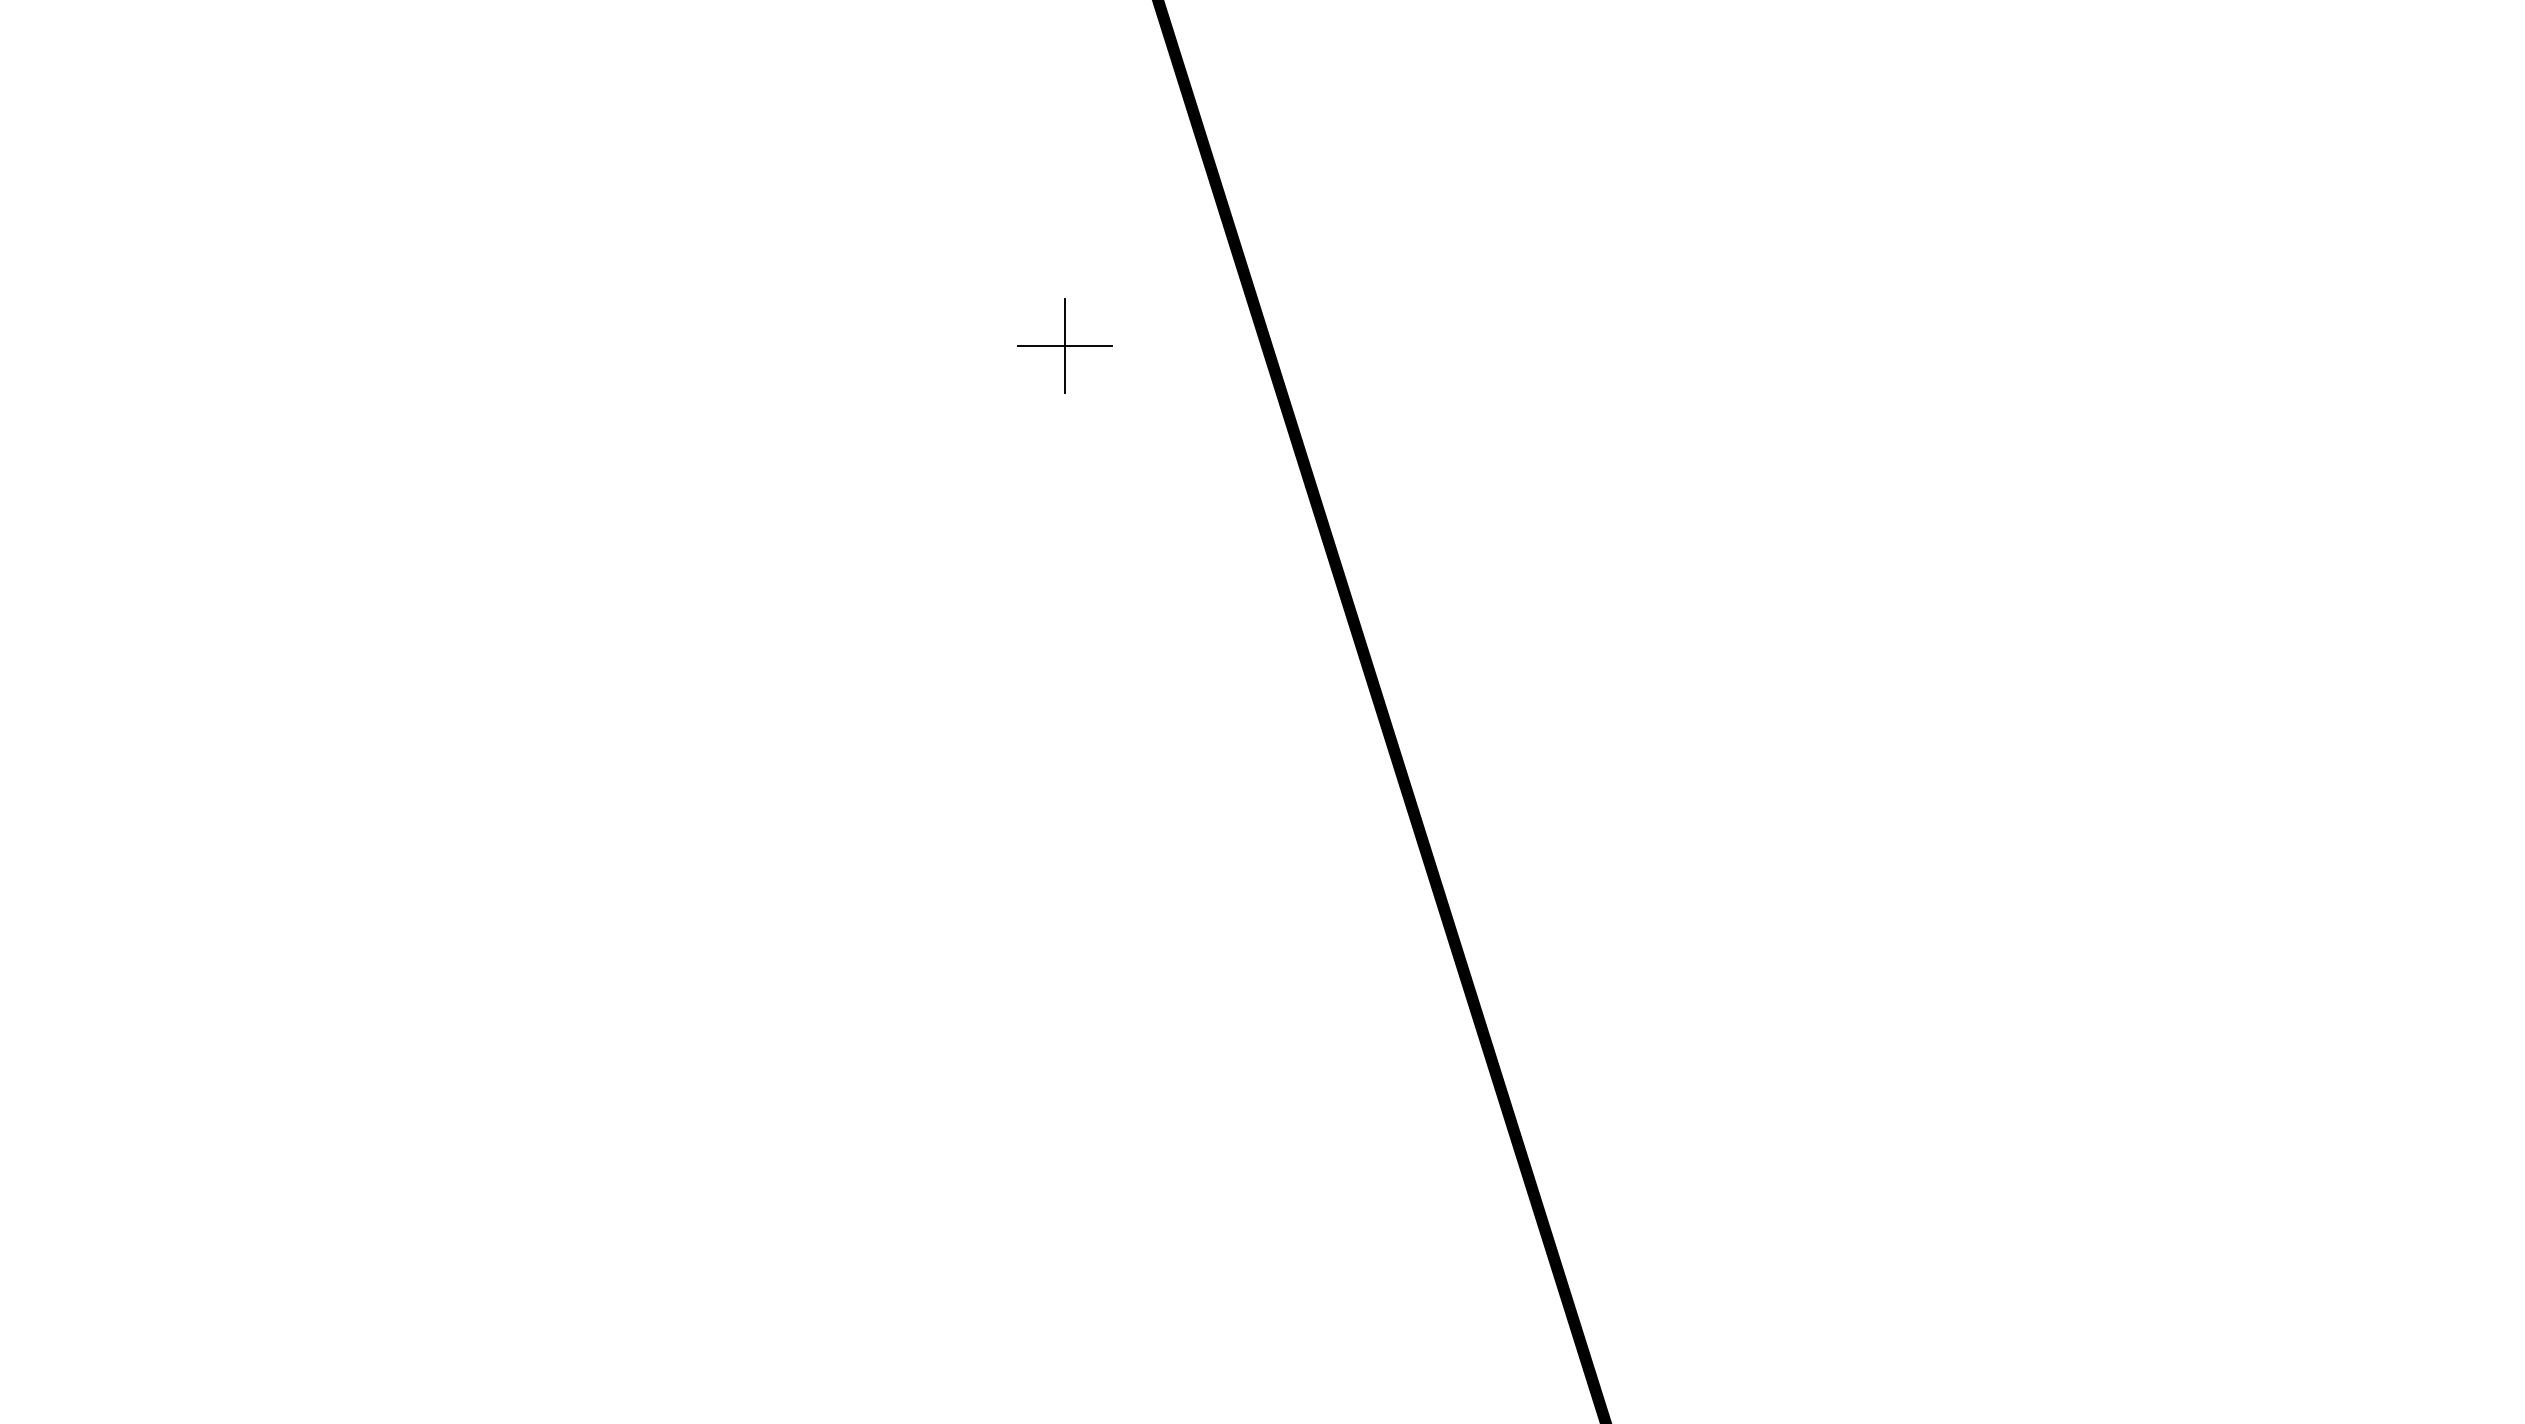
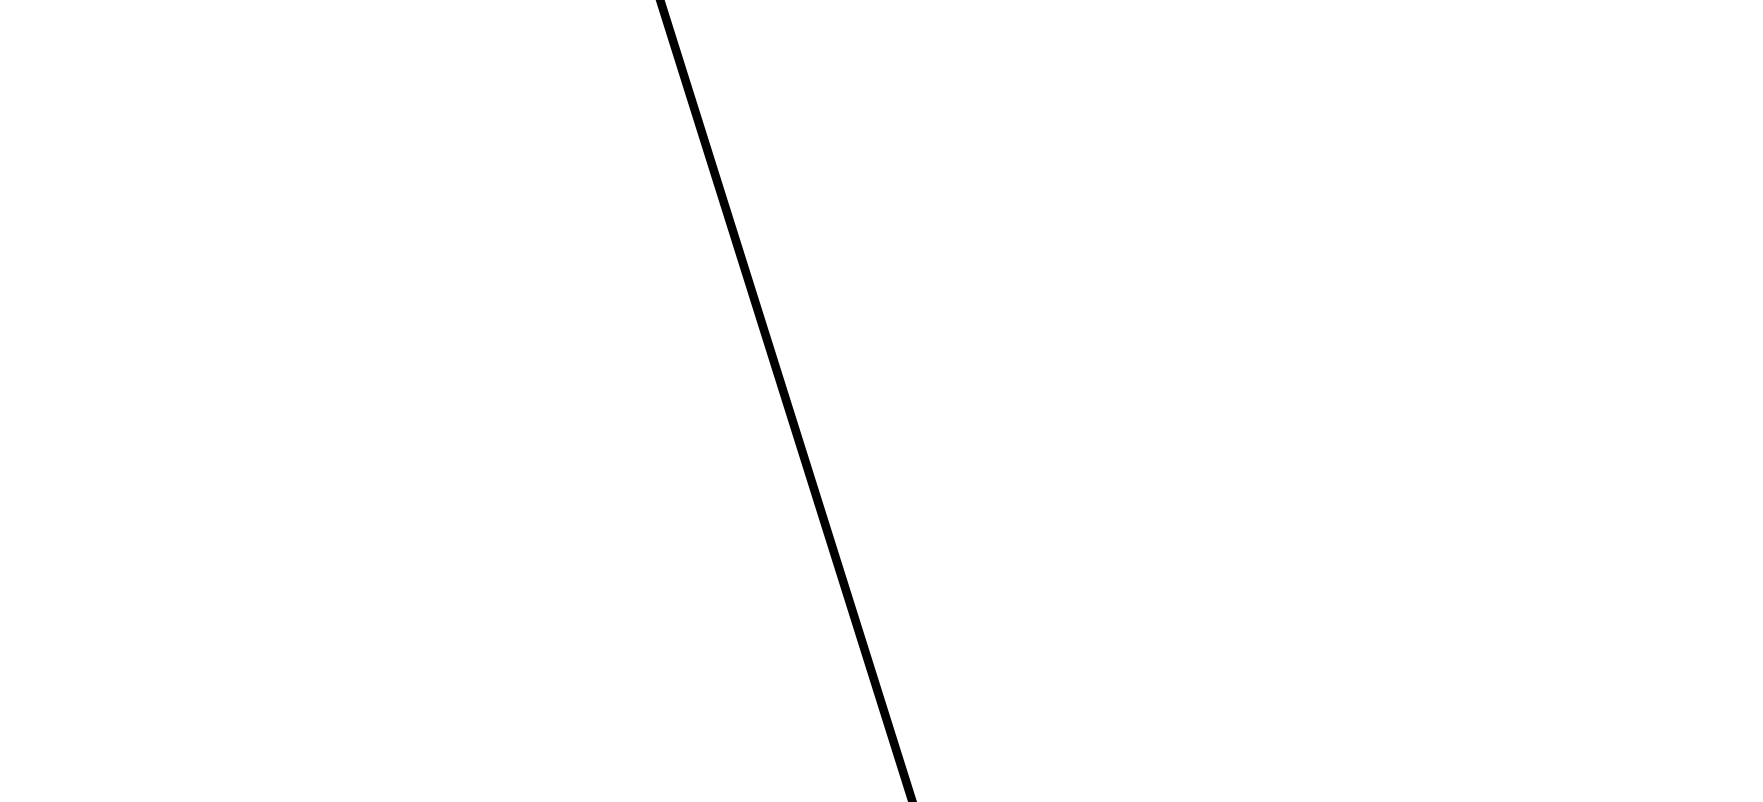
part: (1064, 345) -> (562, 157), removed

